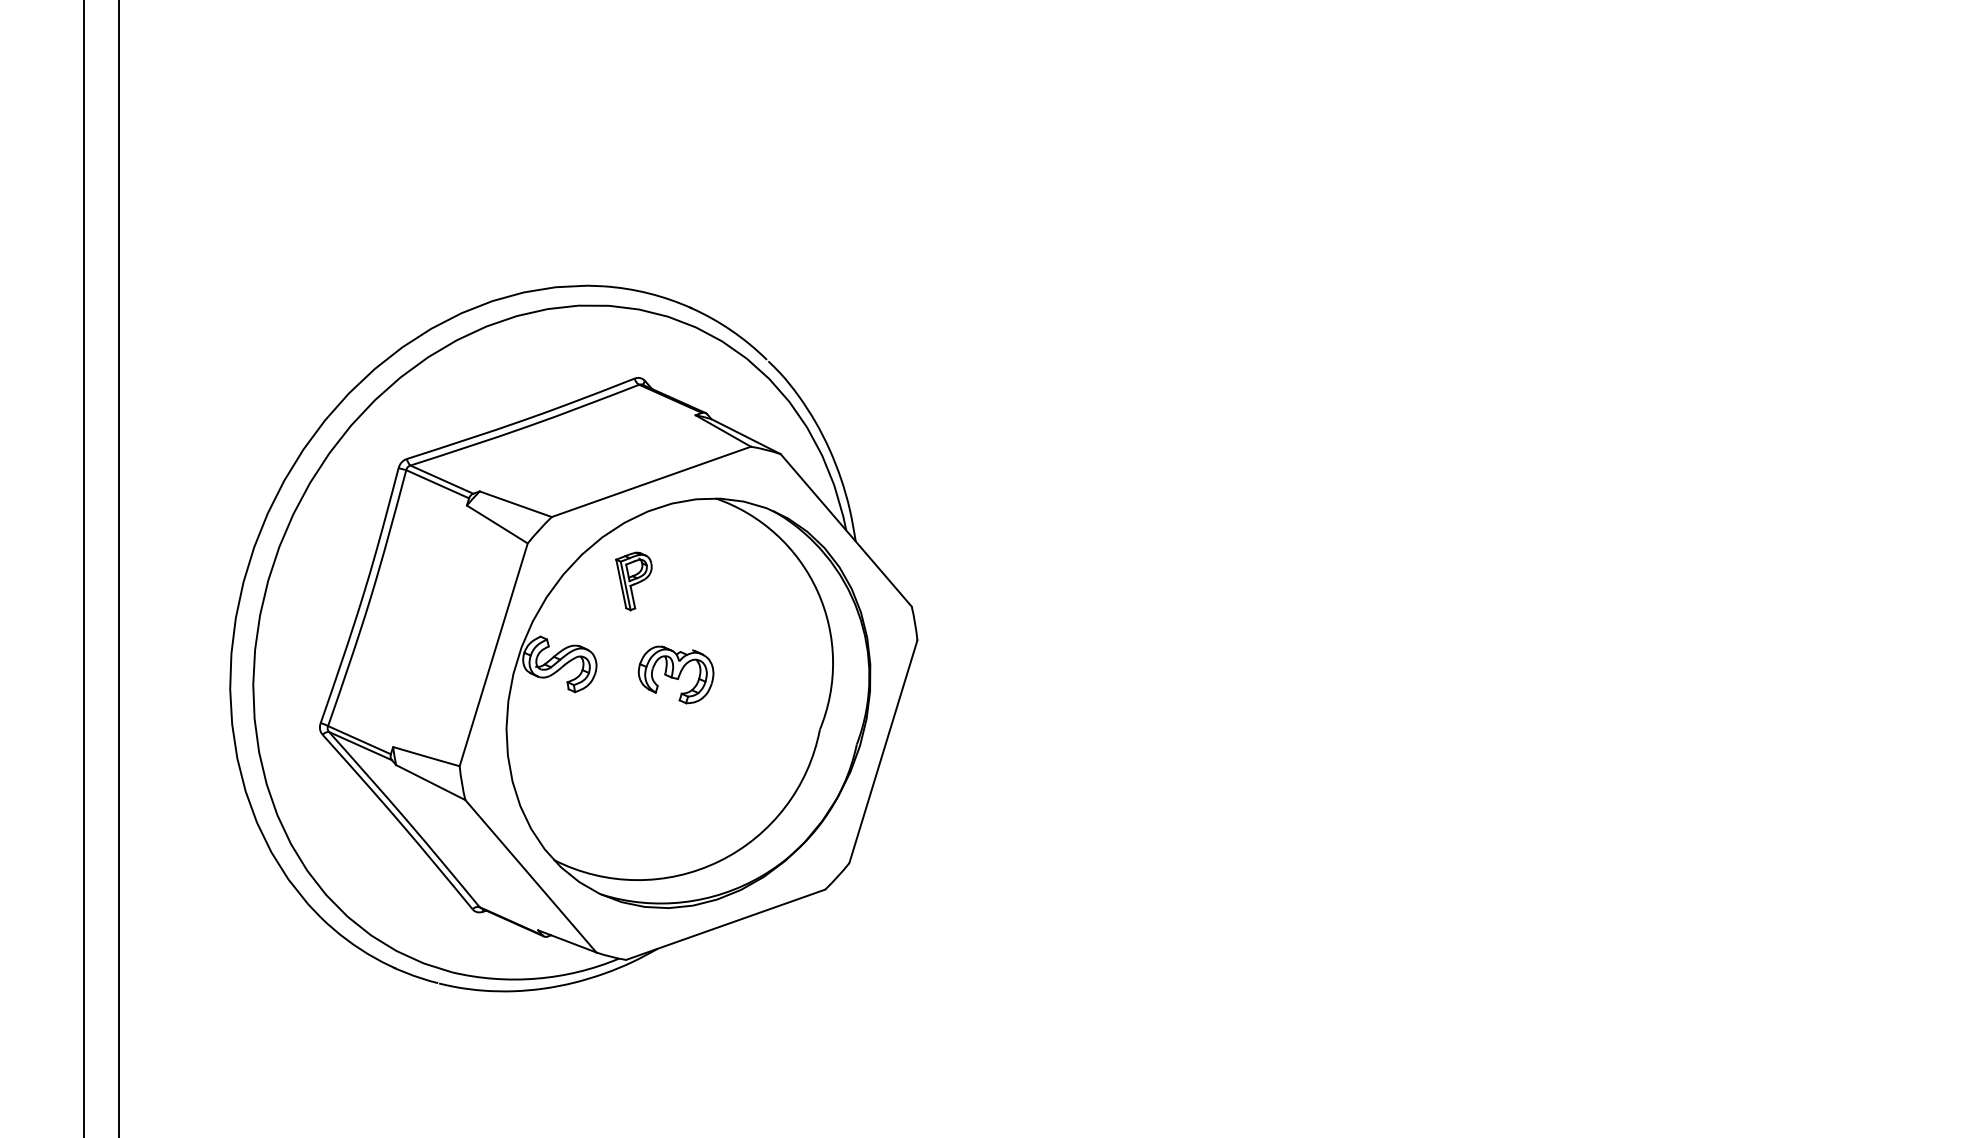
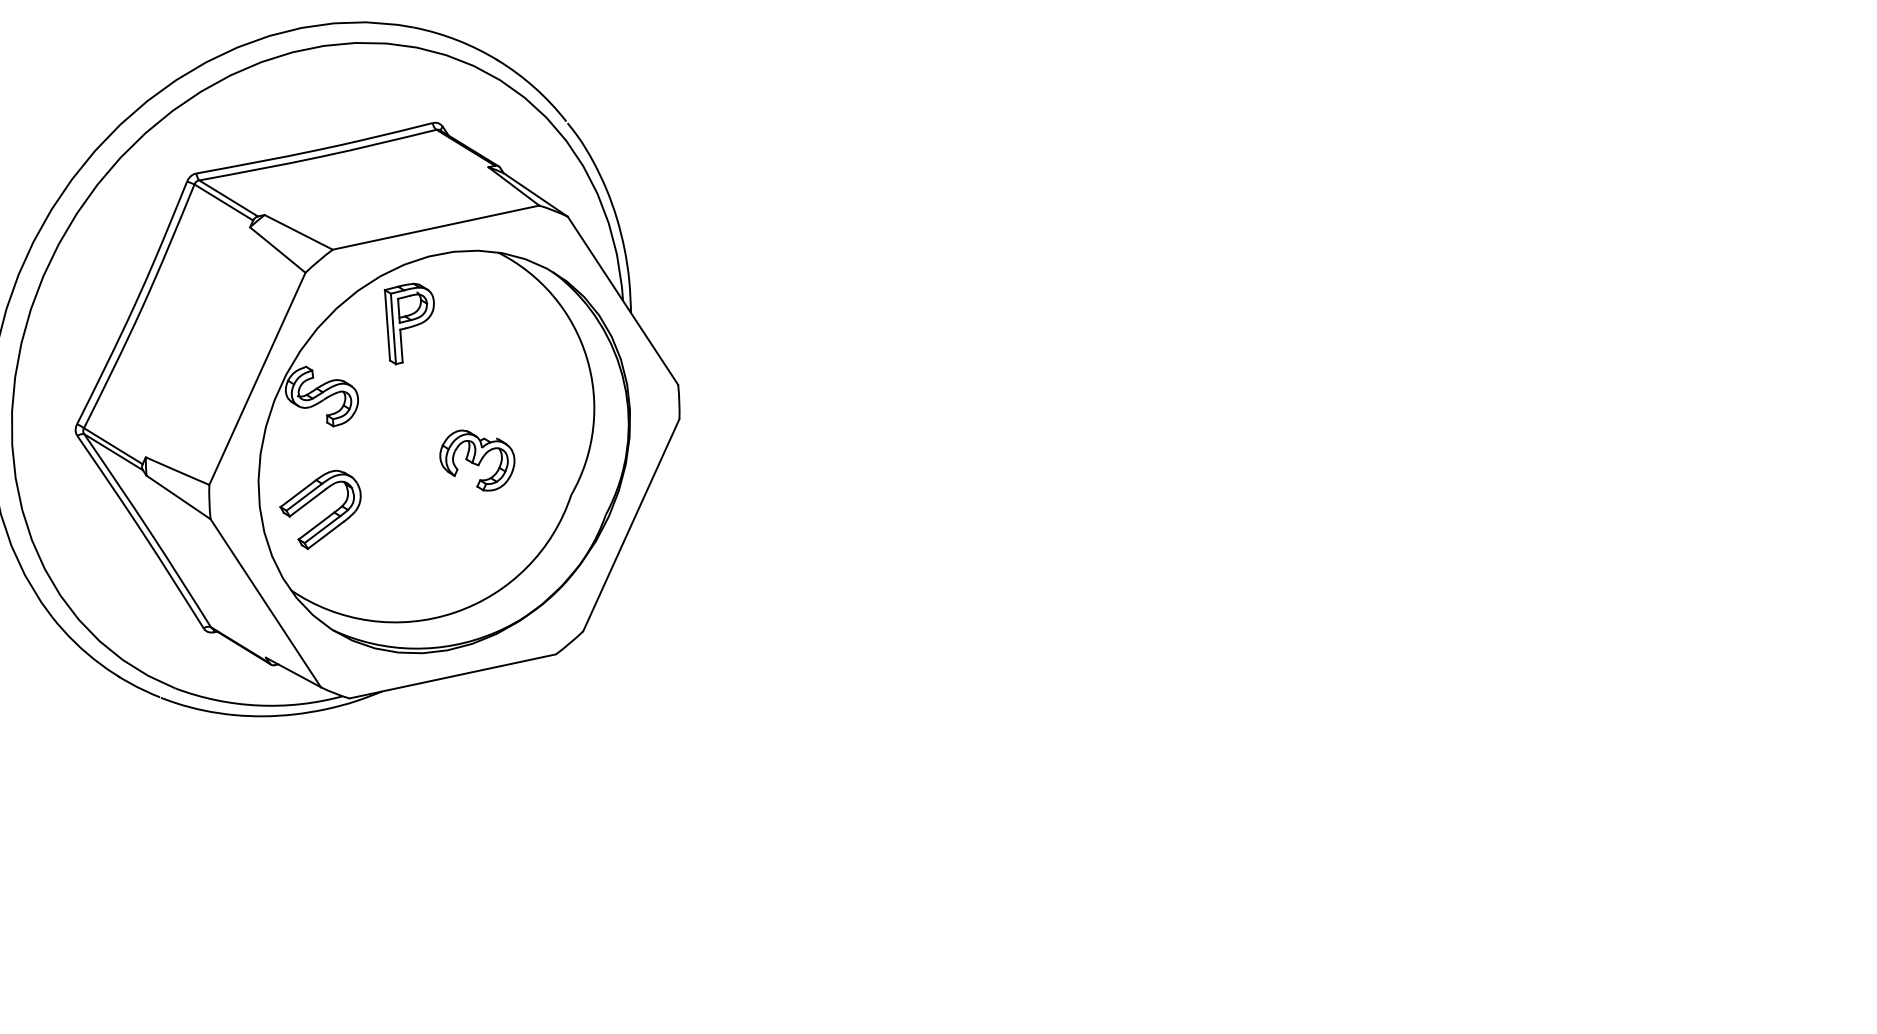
part: (633, 581) -> (405, 324), size x1.43
part: (675, 674) -> (476, 460), moved
part: (579, 783) -> (325, 517), added

